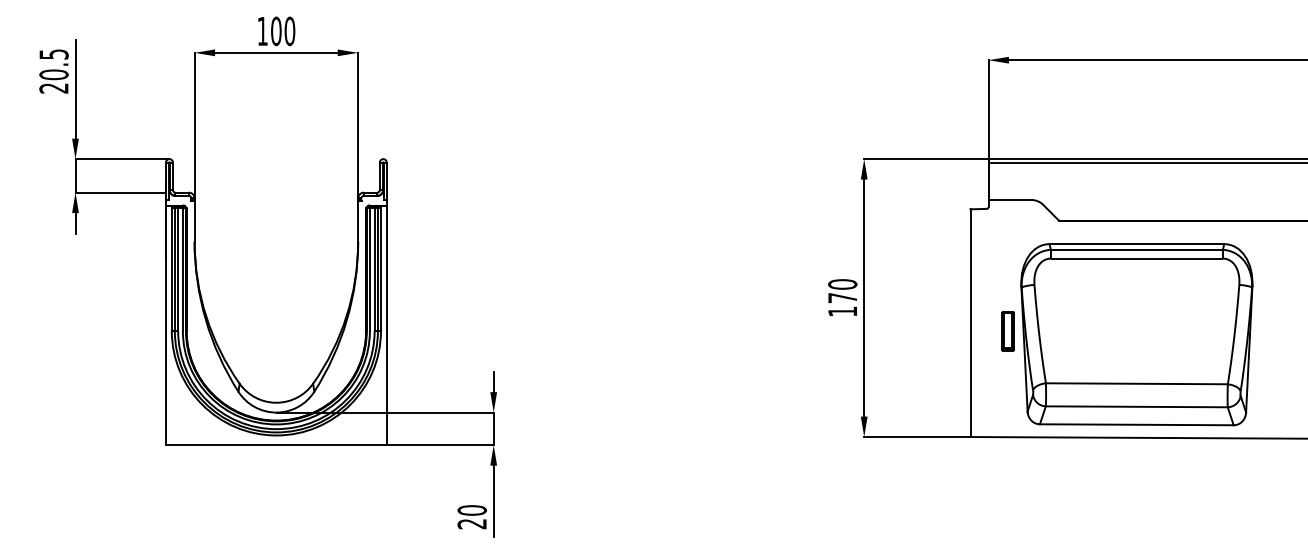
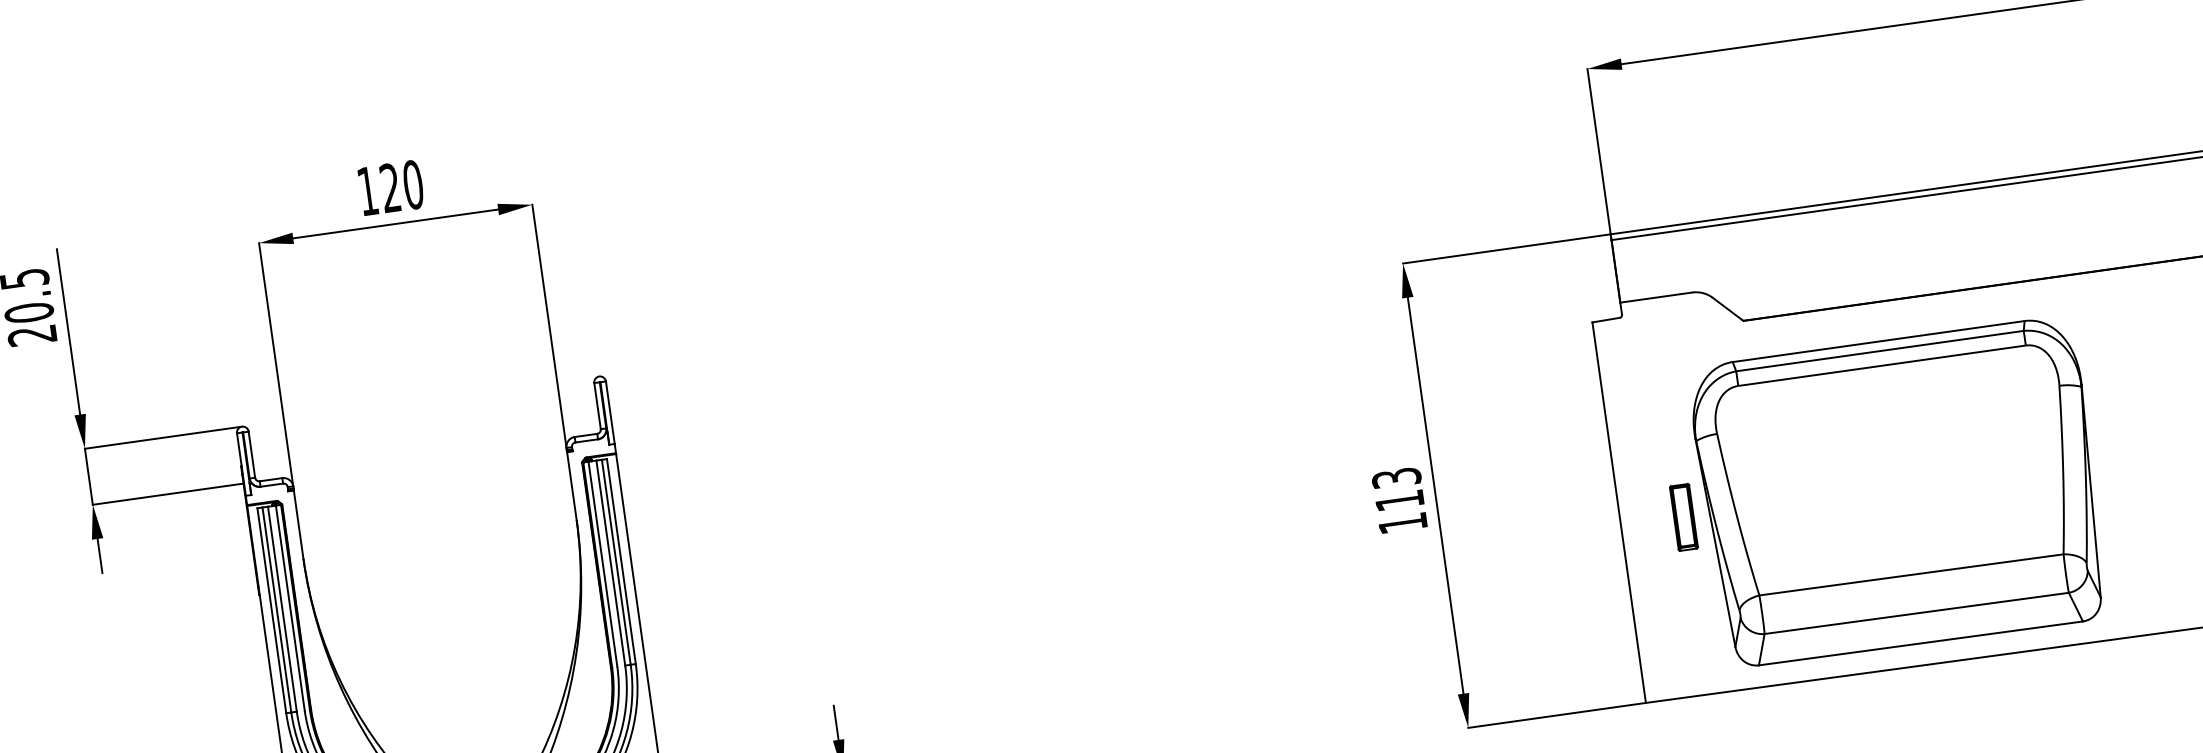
text: (276, 31) -> (390, 188), 100 -> 120
text: (842, 291) -> (1397, 489), 170 -> 113

